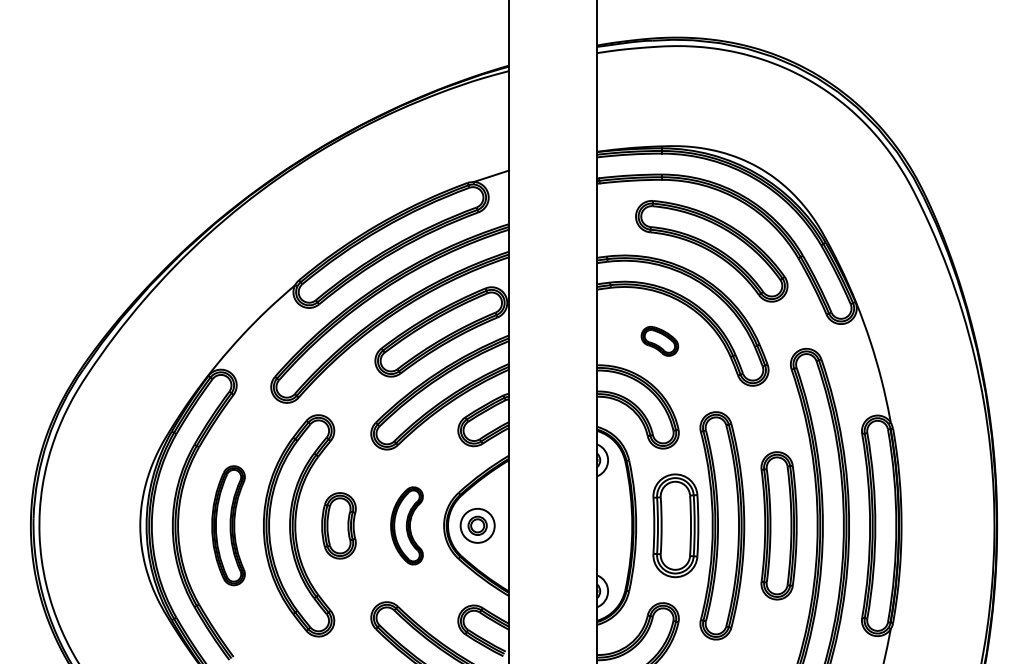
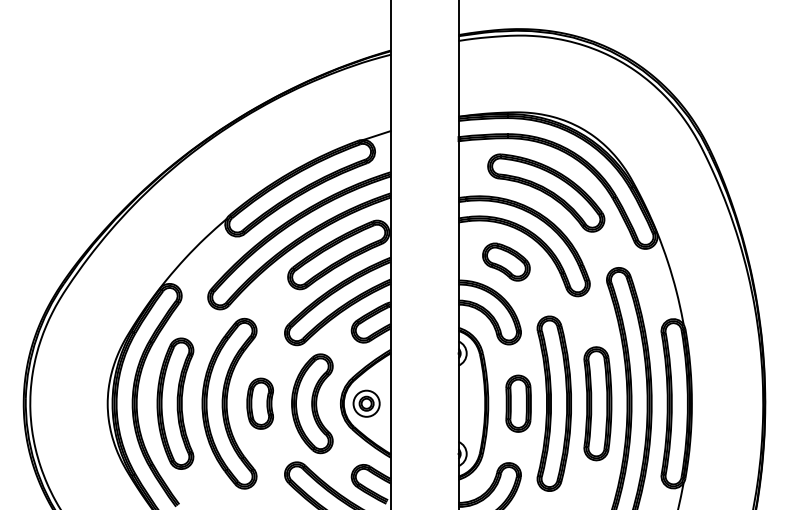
part: (659, 341) -> (506, 262), size x1.67
part: (228, 525) -> (175, 403), size x1.43
part: (406, 525) -> (312, 403), size x1.67
part: (675, 525) -> (518, 403), size x0.71

